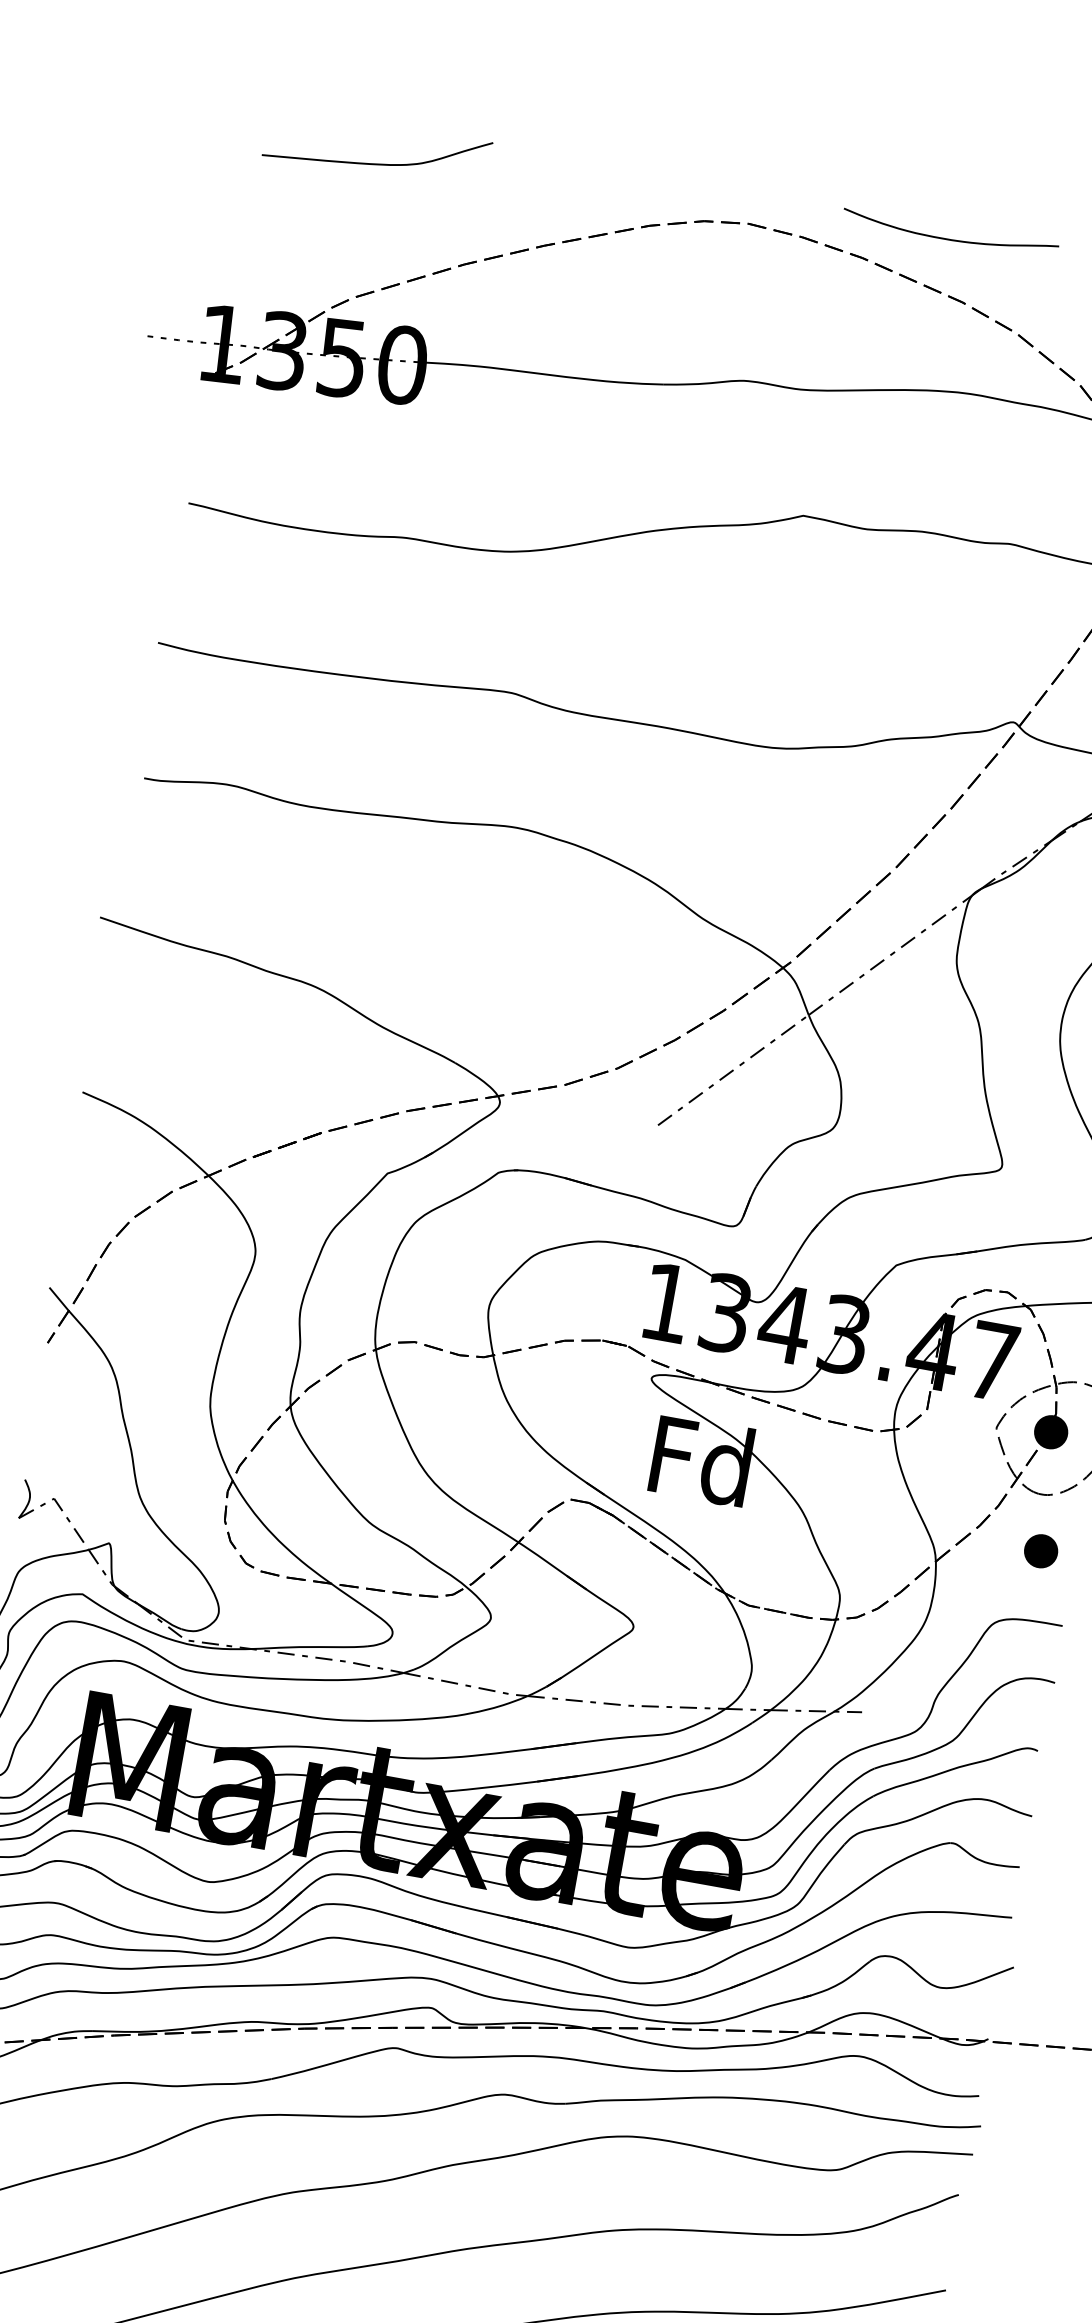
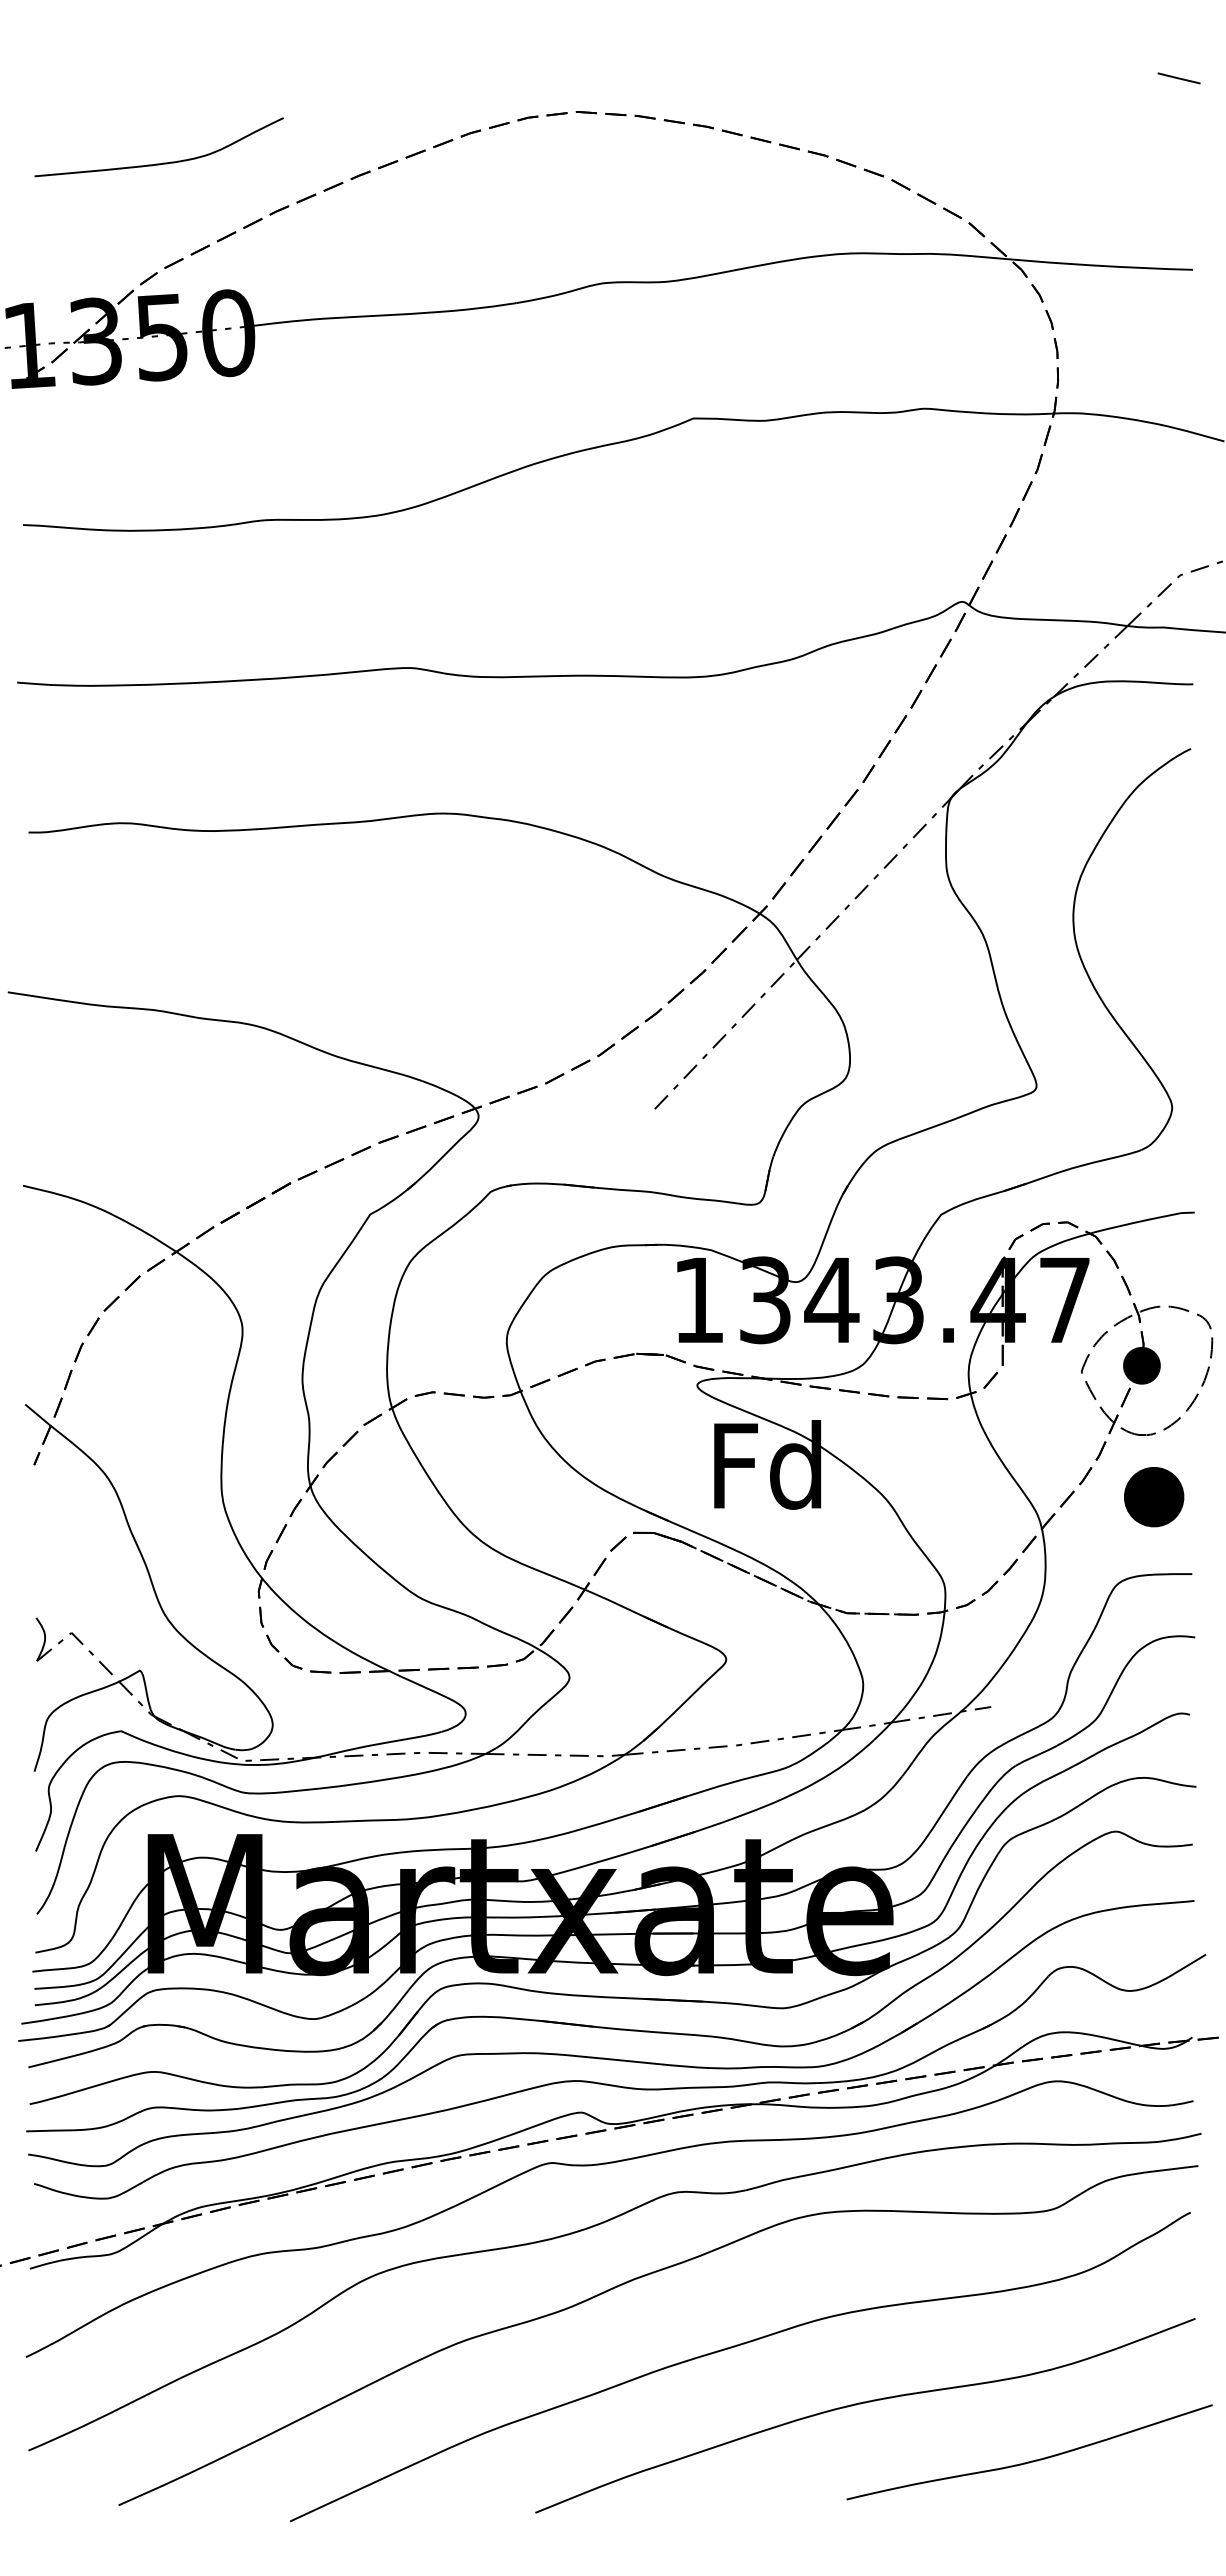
curve: (378, 163) -> (163, 162), moved
curve: (948, 239) -> (797, 89), removed
part: (1041, 1550) -> (1154, 1496), size x1.6

